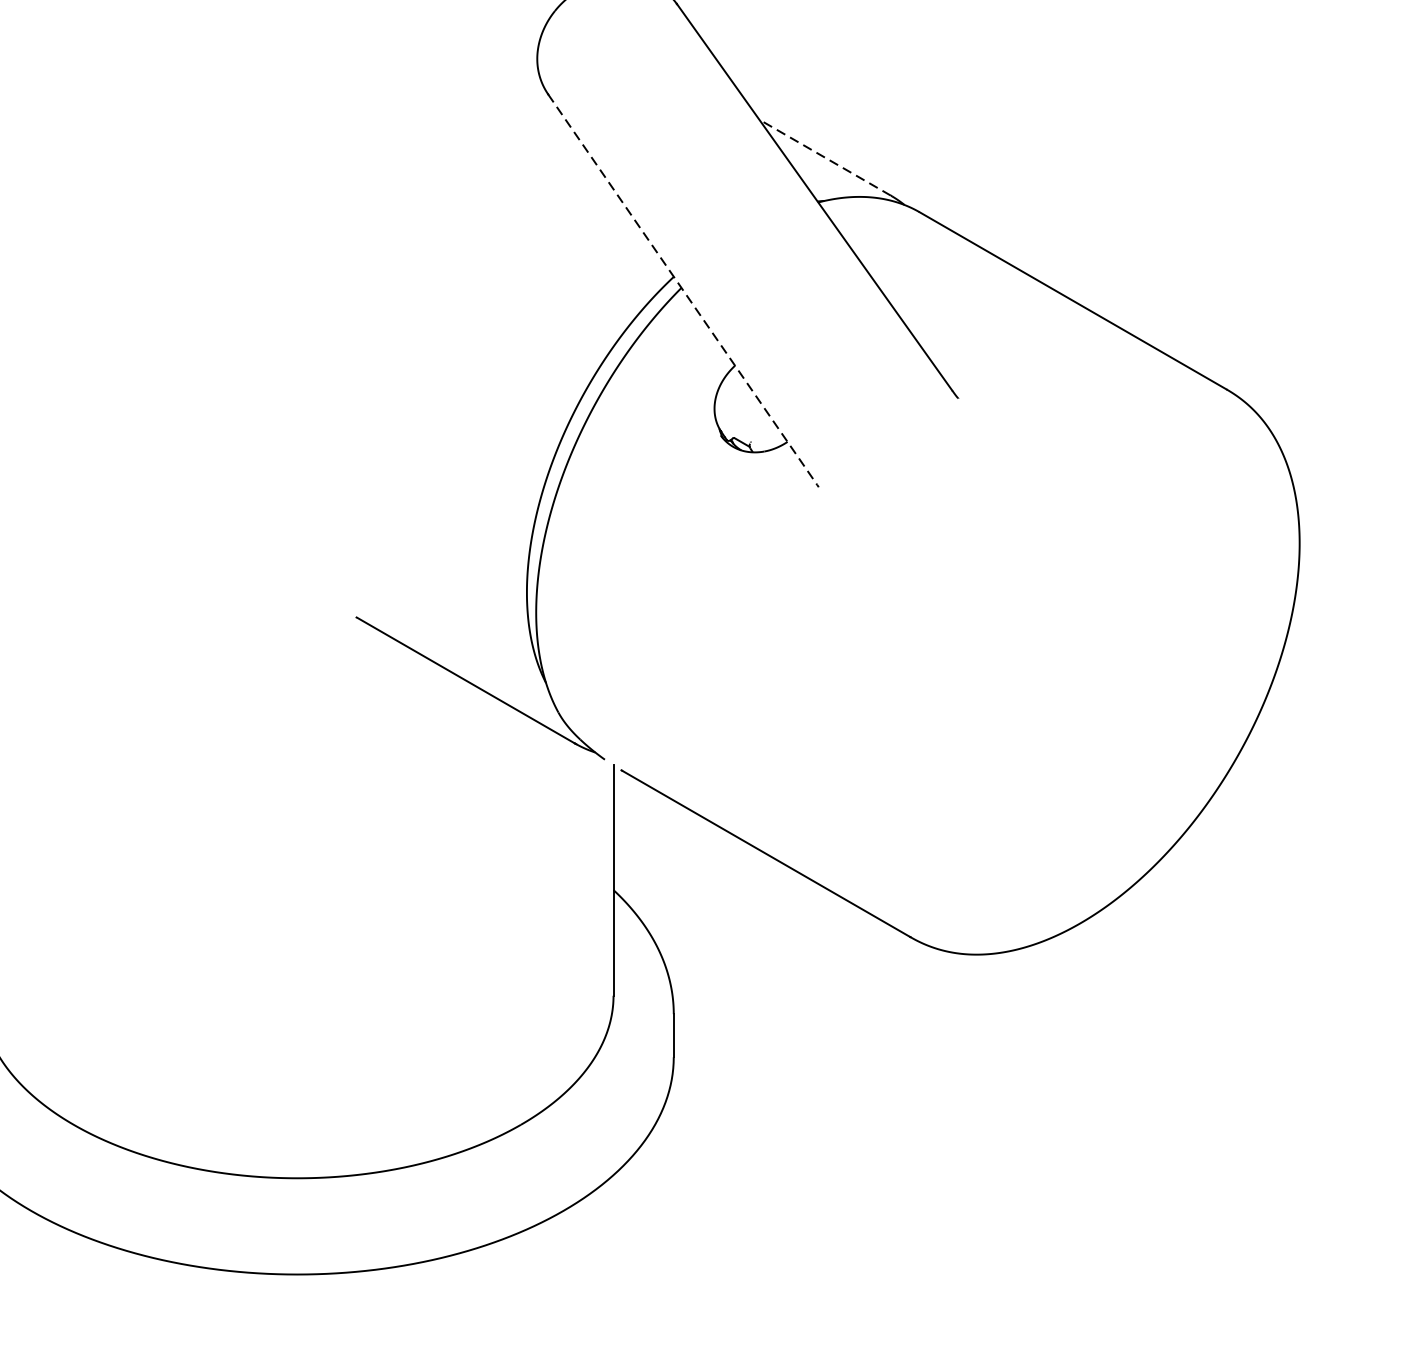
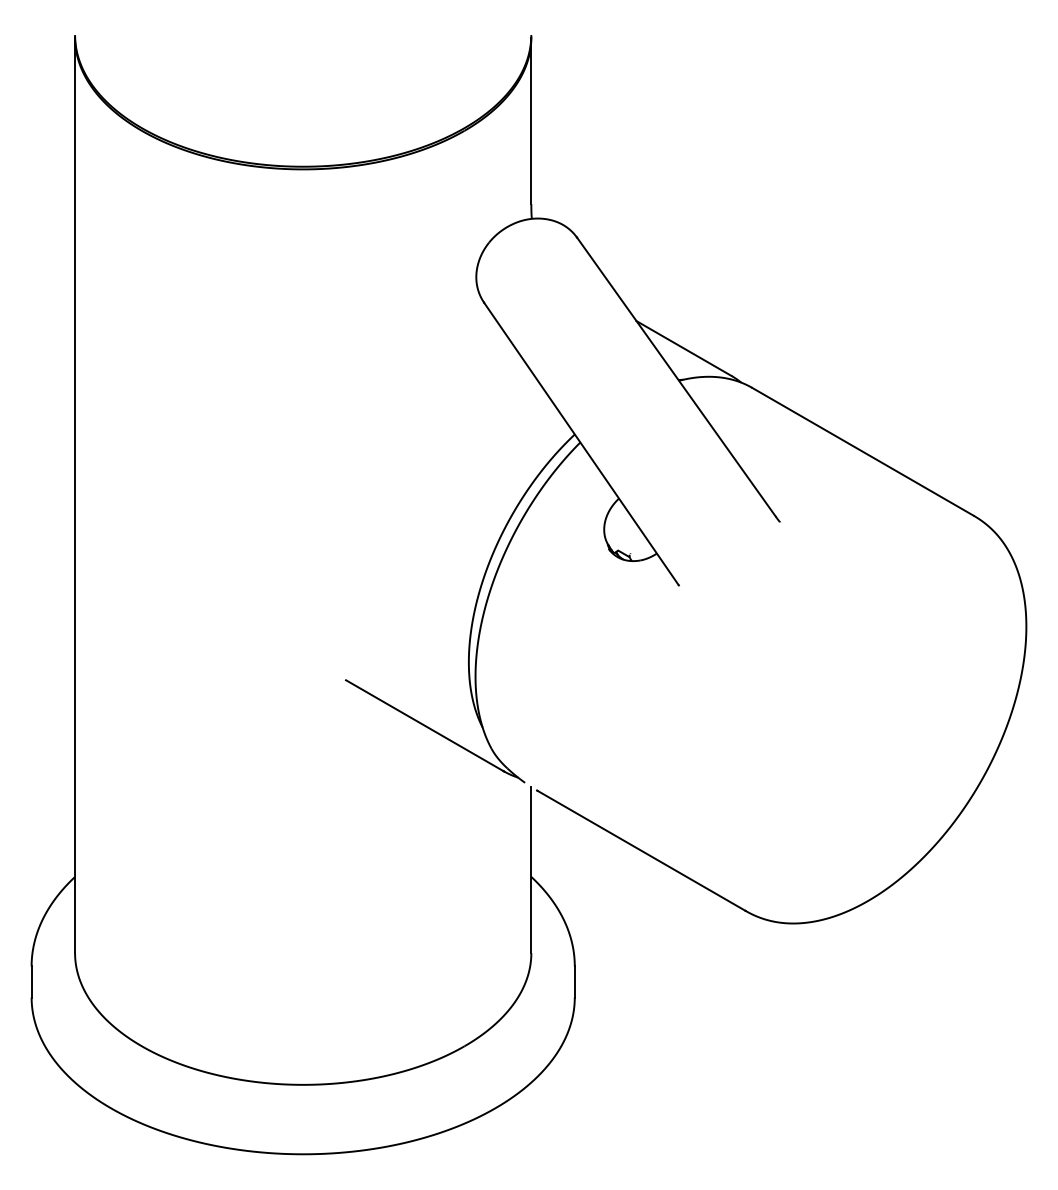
line: (824, 157) -> (683, 348), dashed -> solid
line: (683, 290) -> (581, 444), dashed -> solid

